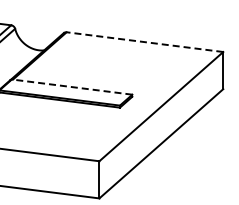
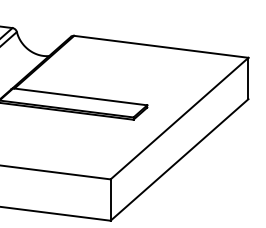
line: (144, 42) -> (160, 47), dashed -> solid
line: (72, 87) -> (80, 97), dashed -> solid

